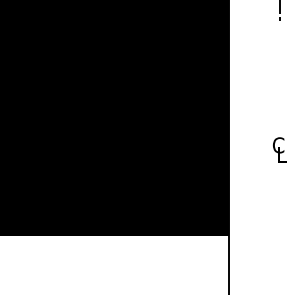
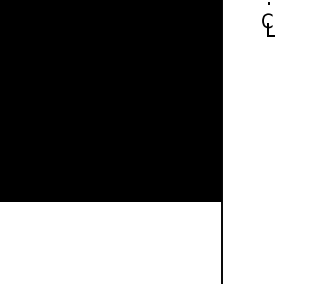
text: (279, 149) -> (268, 24), moved

